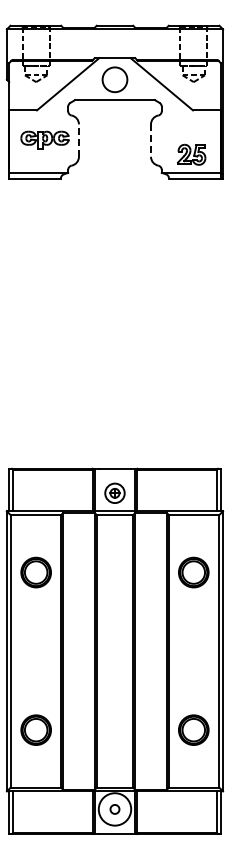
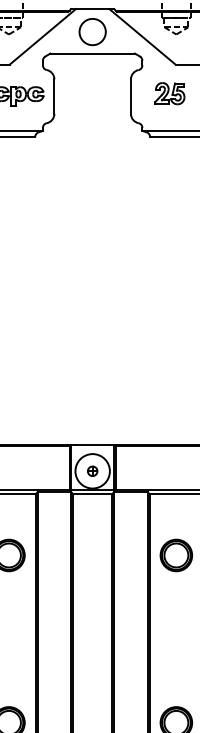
line: (78, 140) -> (53, 96), dashed -> solid
line: (151, 141) -> (131, 97), dashed -> solid
part: (191, 154) -> (169, 93), moved
circle: (114, 493) -> (92, 471), size x1.67

